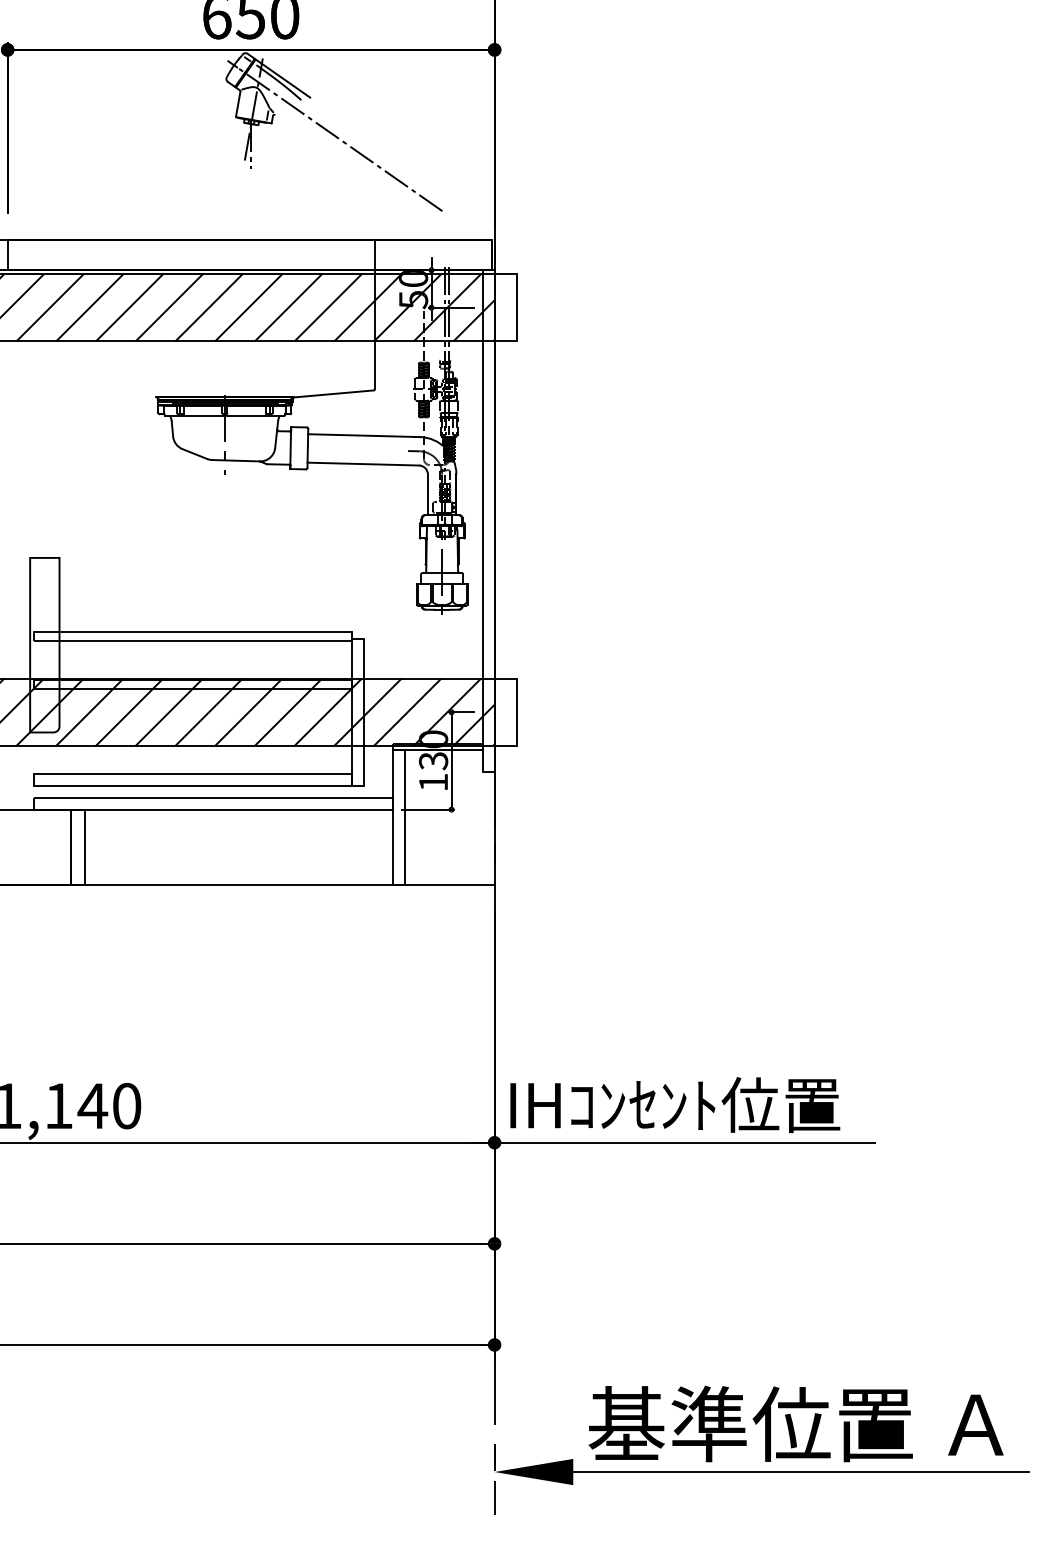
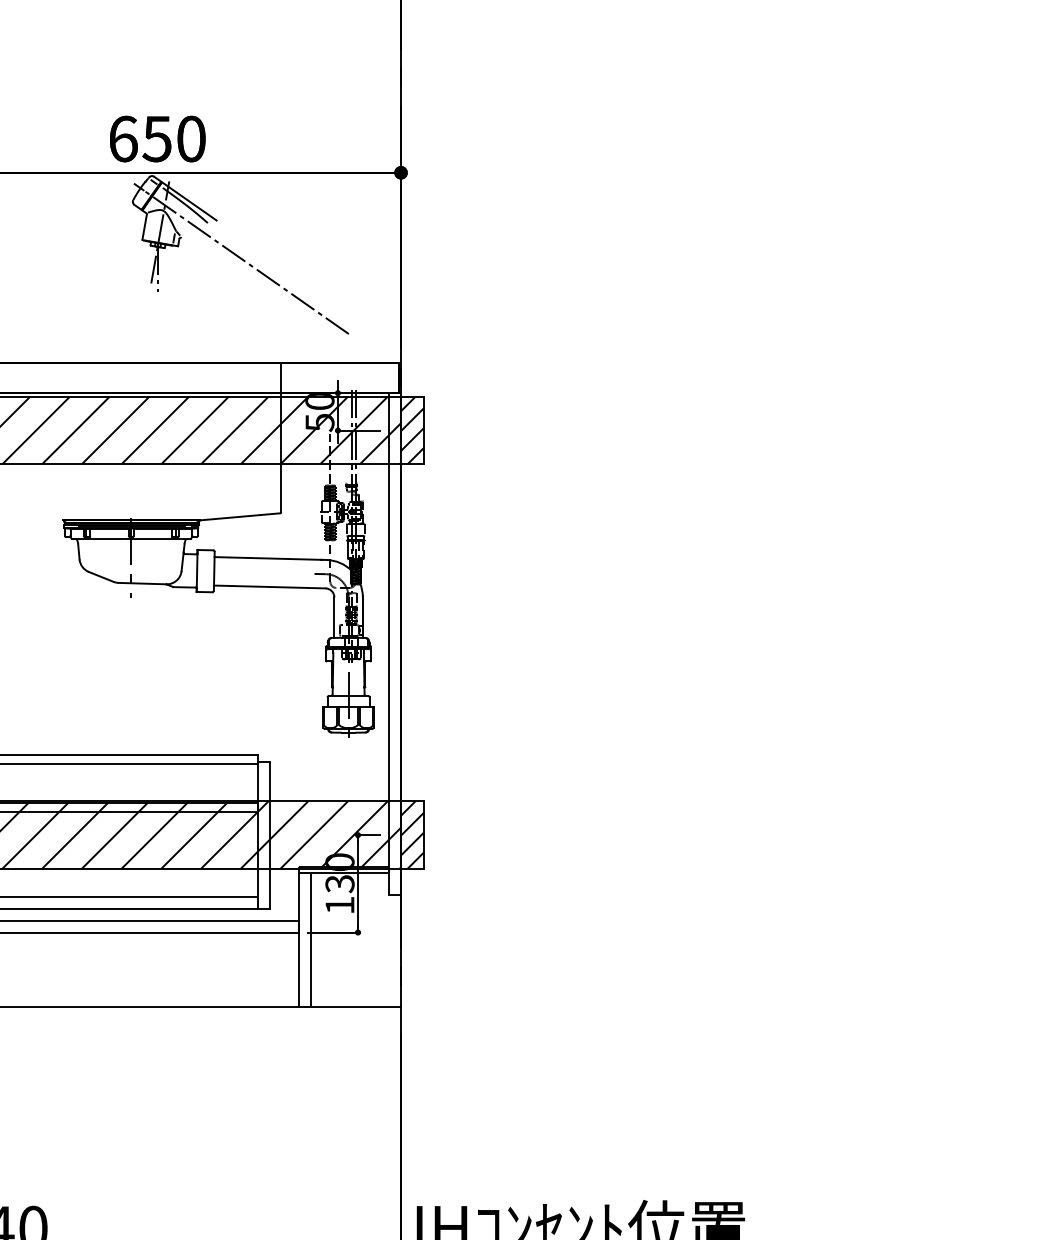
hatch: (505, 307) -> (411, 430), added
hatch: (505, 711) -> (411, 834), added

